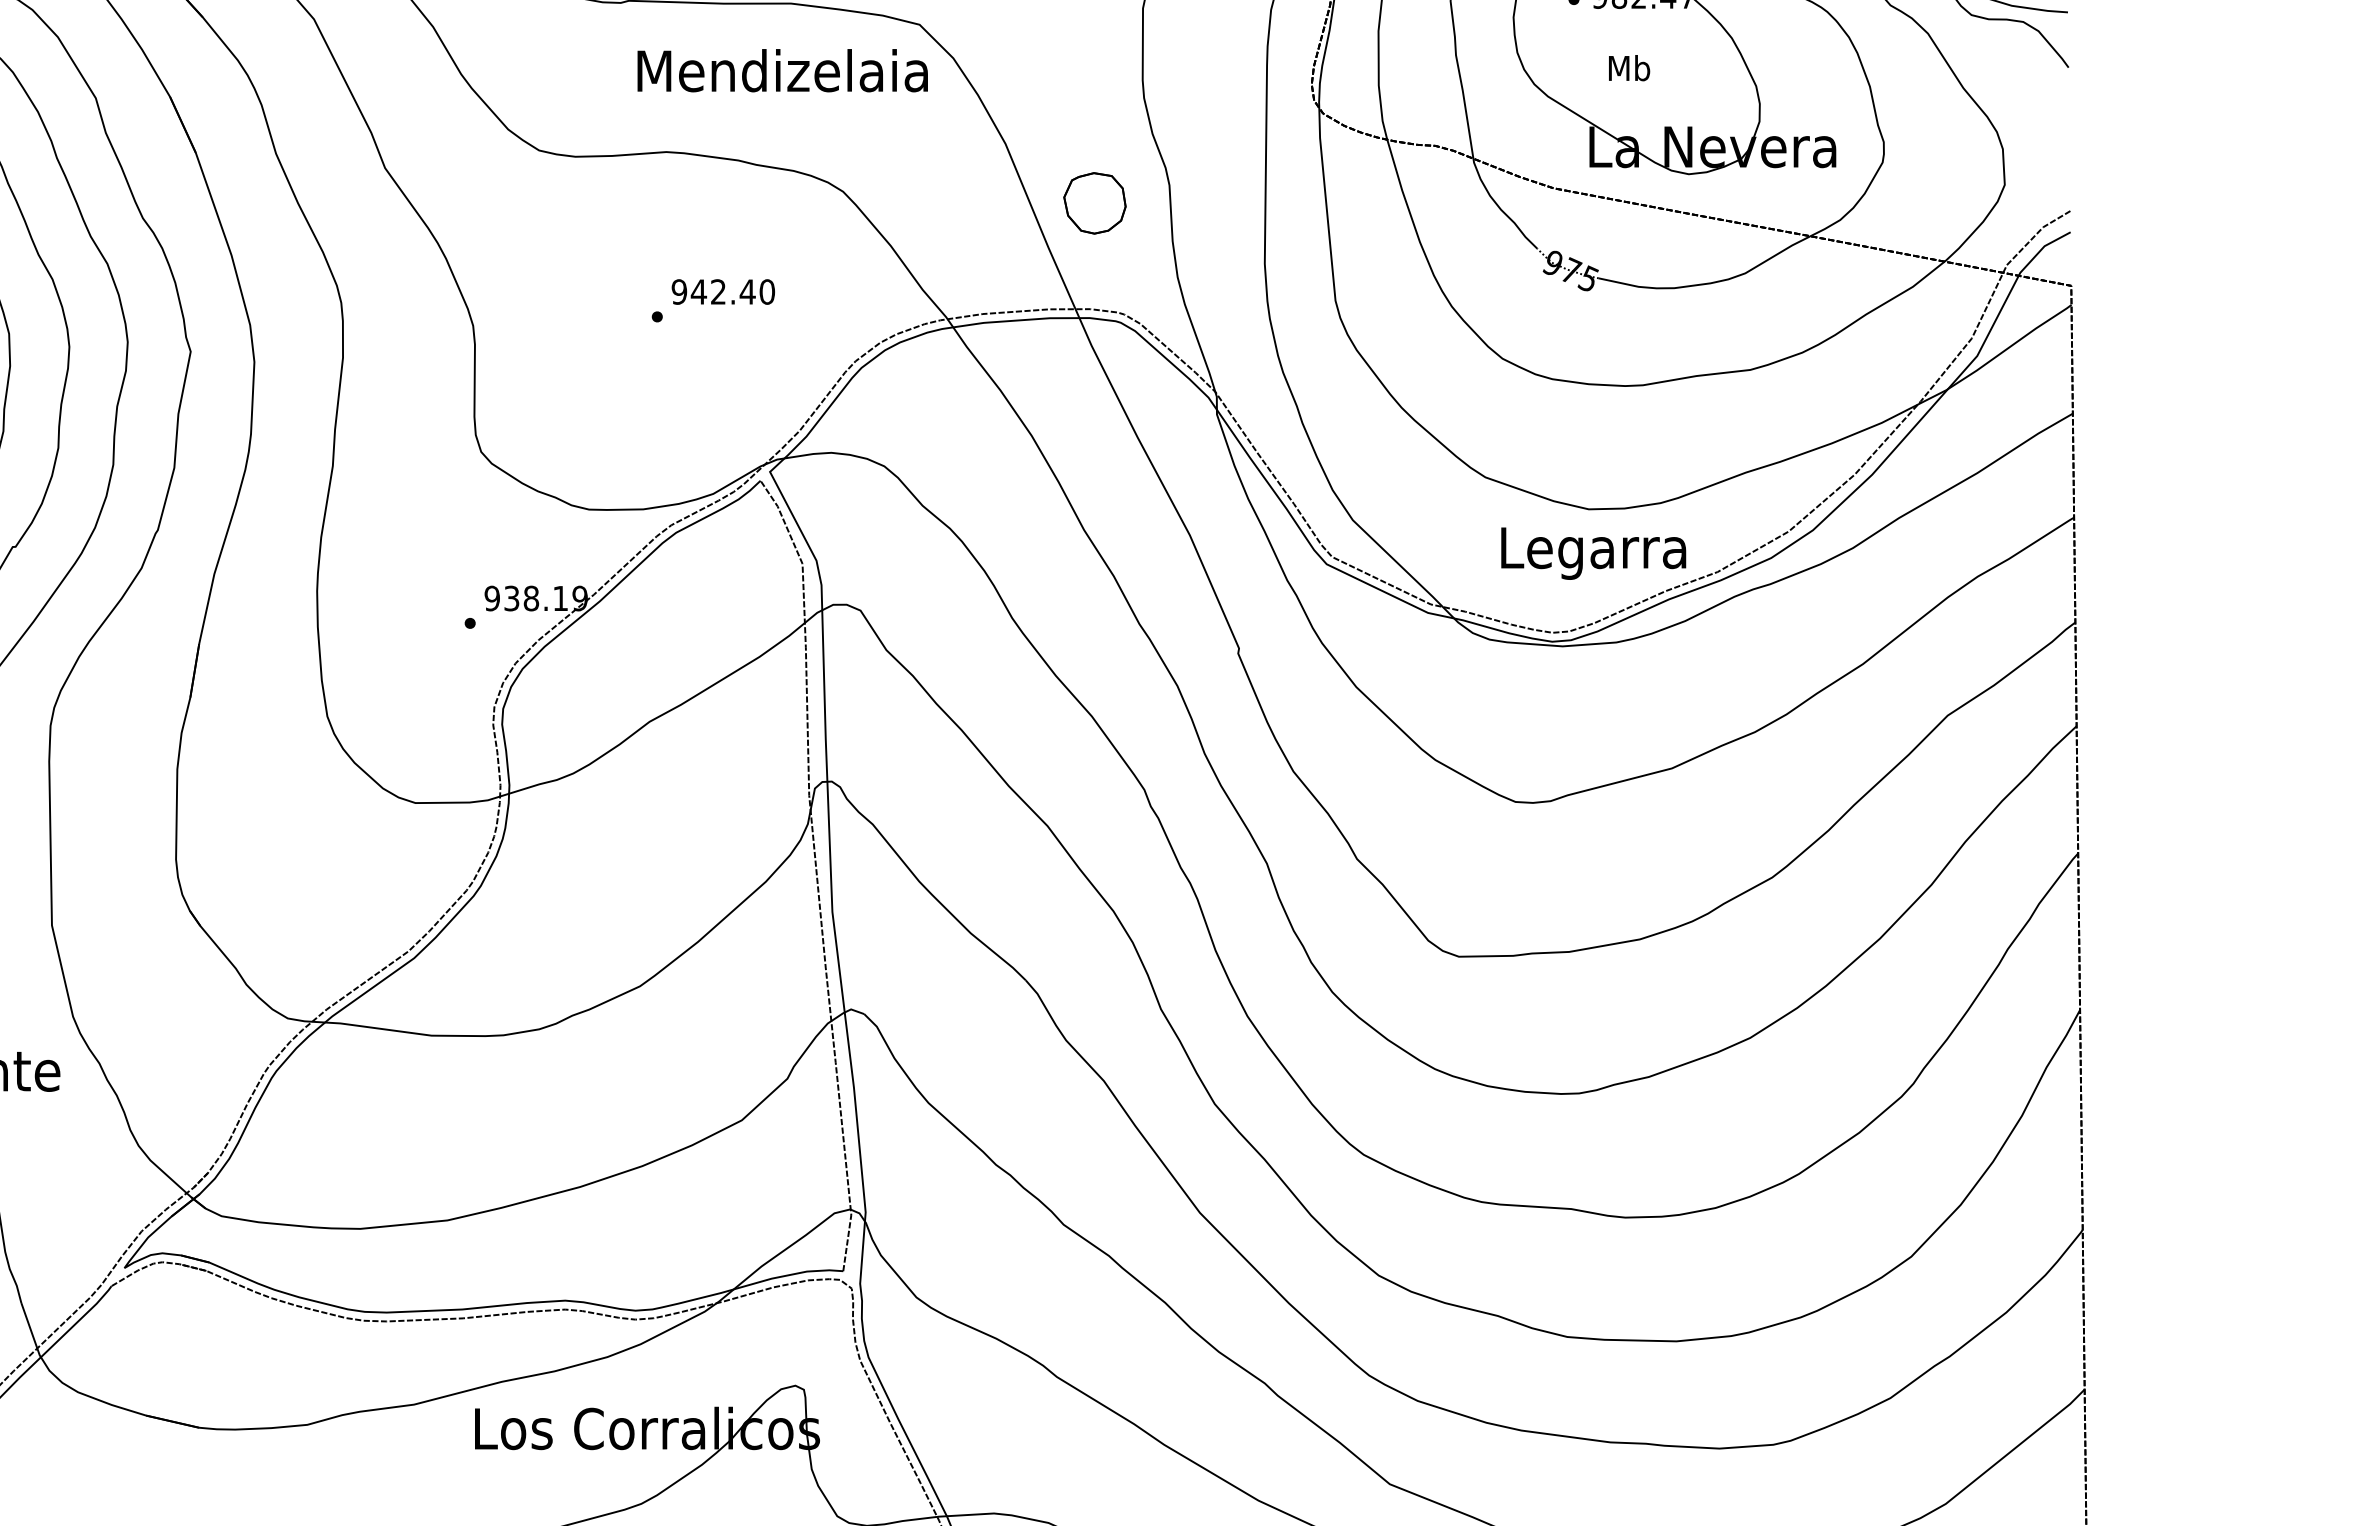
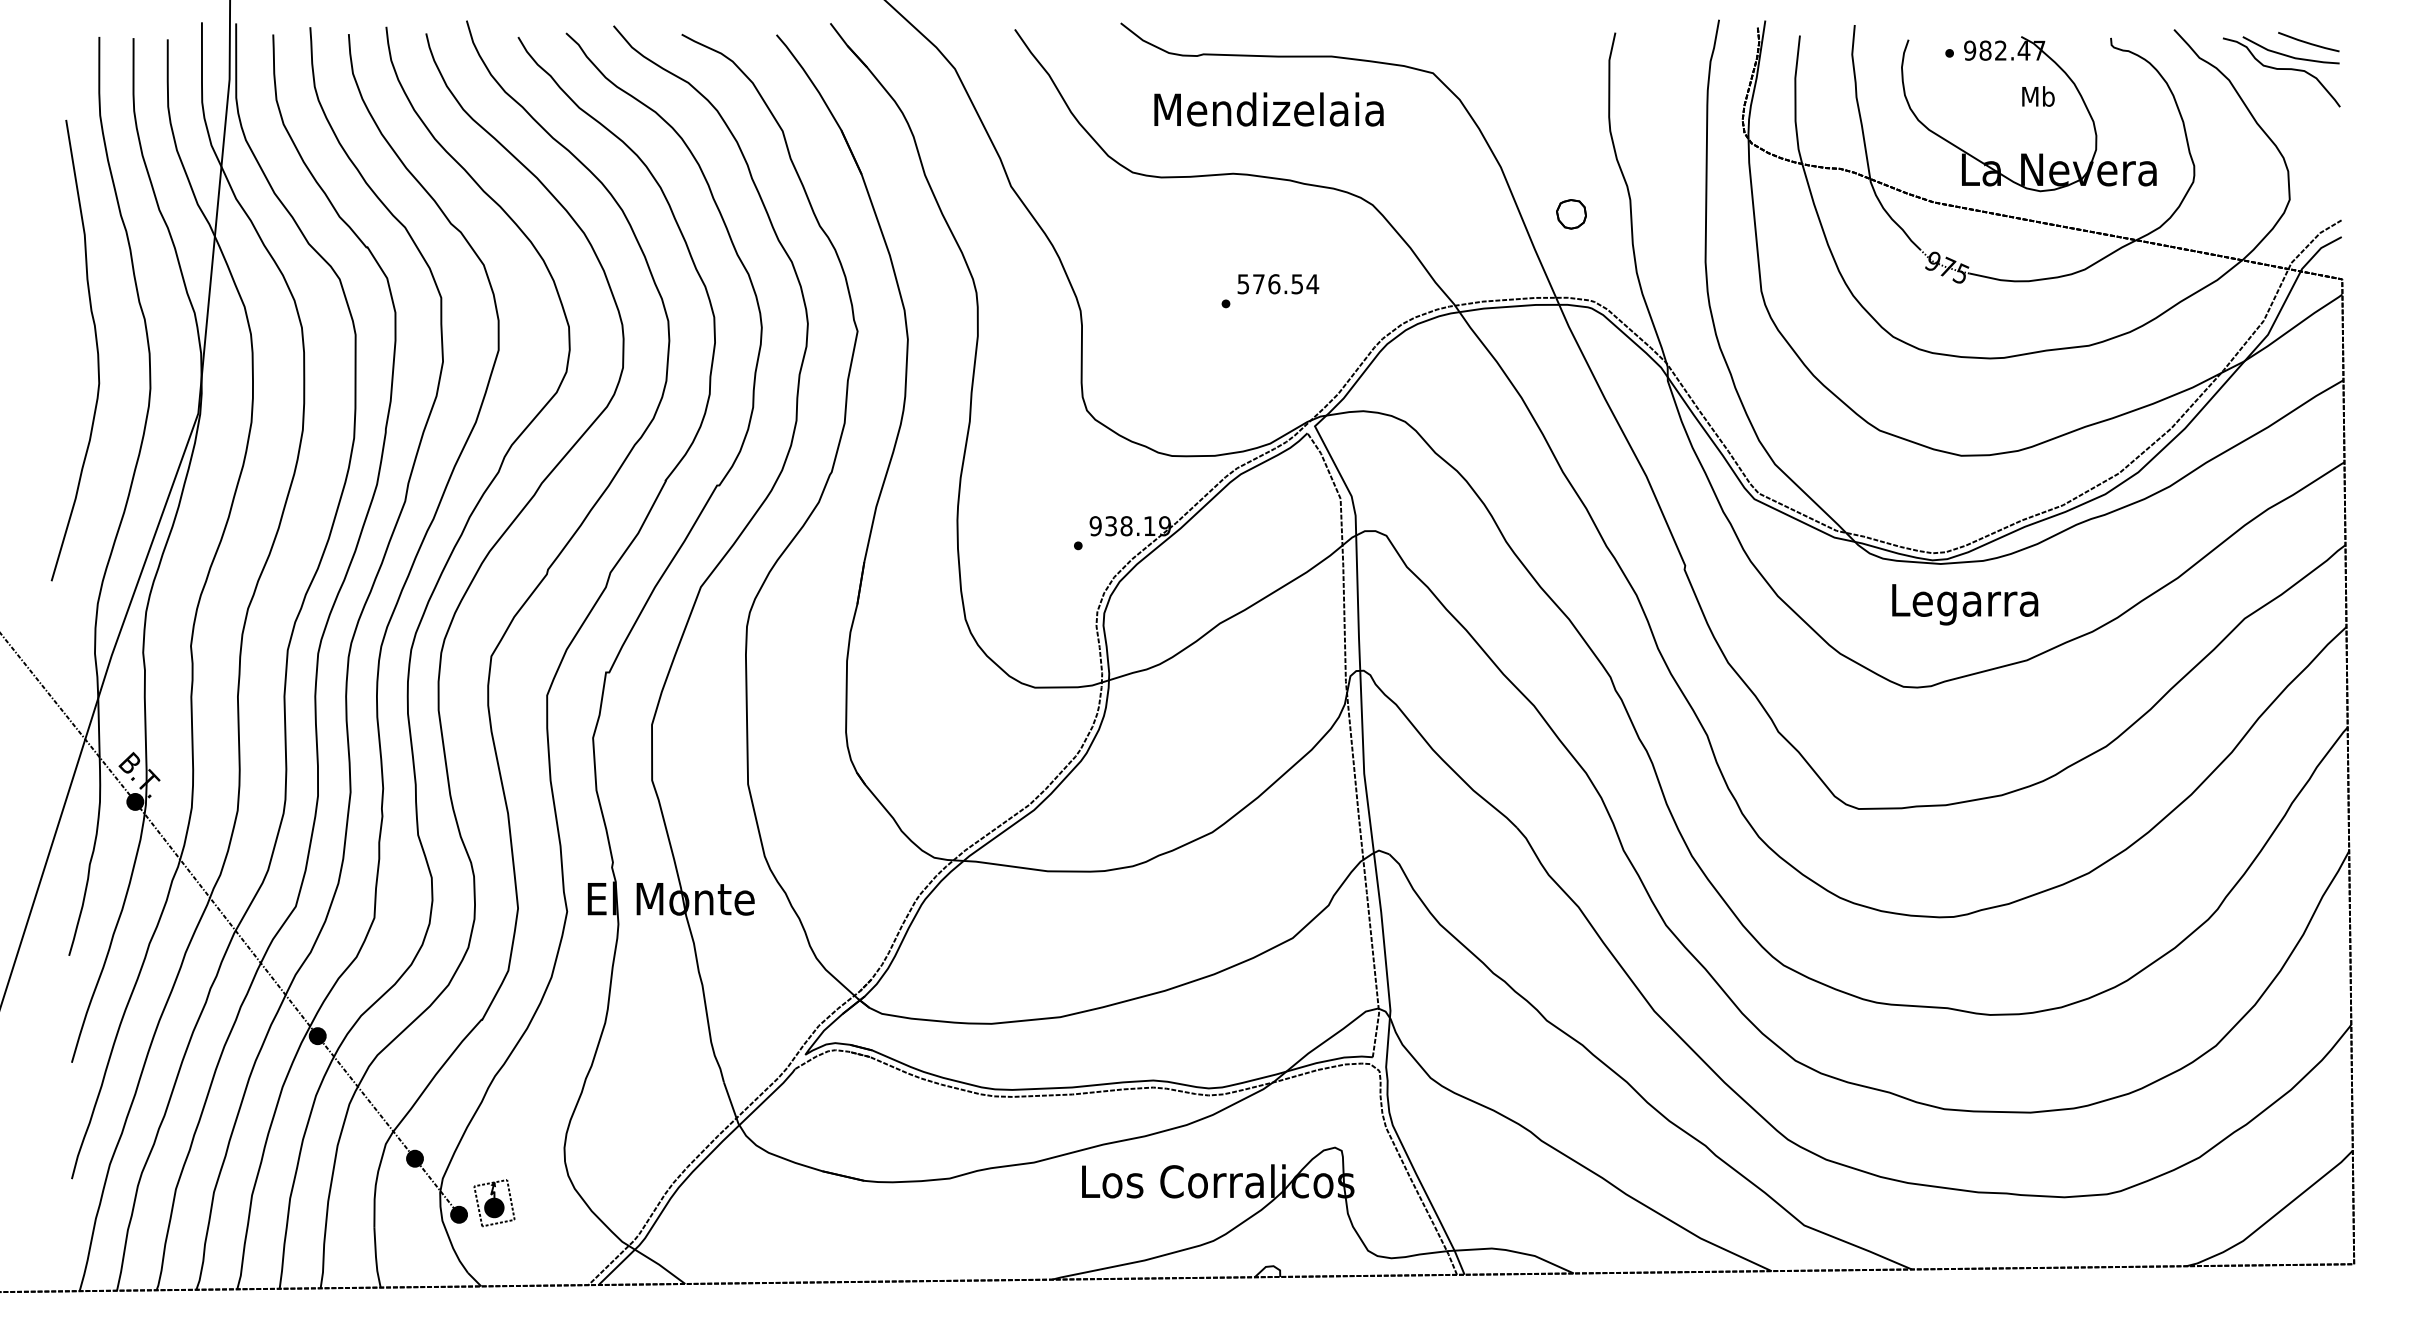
text: (1629, 68) -> (2038, 96), moved
text: (782, 70) -> (1268, 109), moved
part: (1094, 203) -> (1571, 214), size x0.6
text: (723, 292) -> (1278, 284), 942.40 -> 576.54
text: (1594, 553) -> (1965, 604), moved

